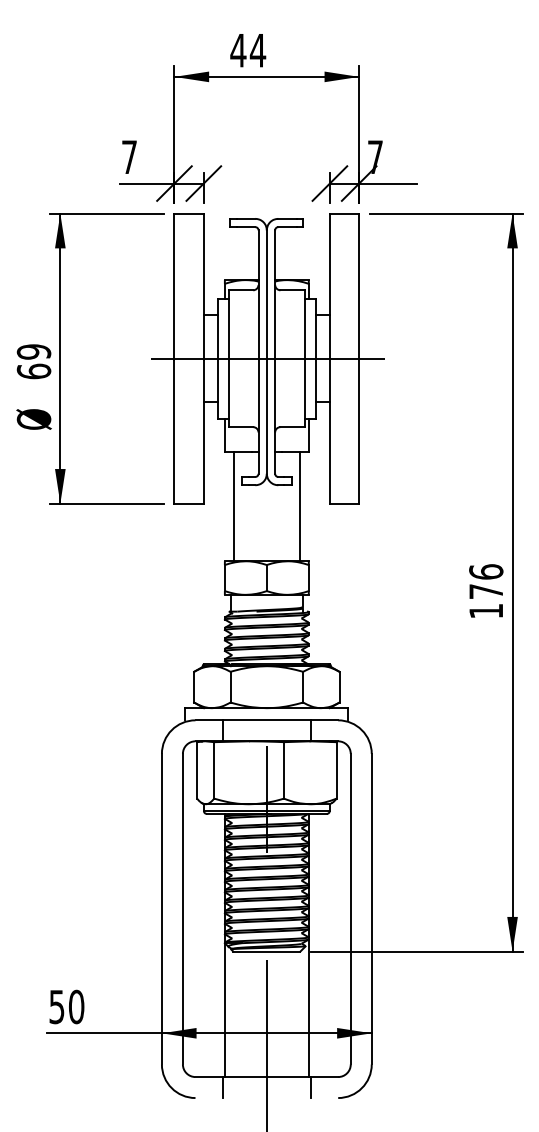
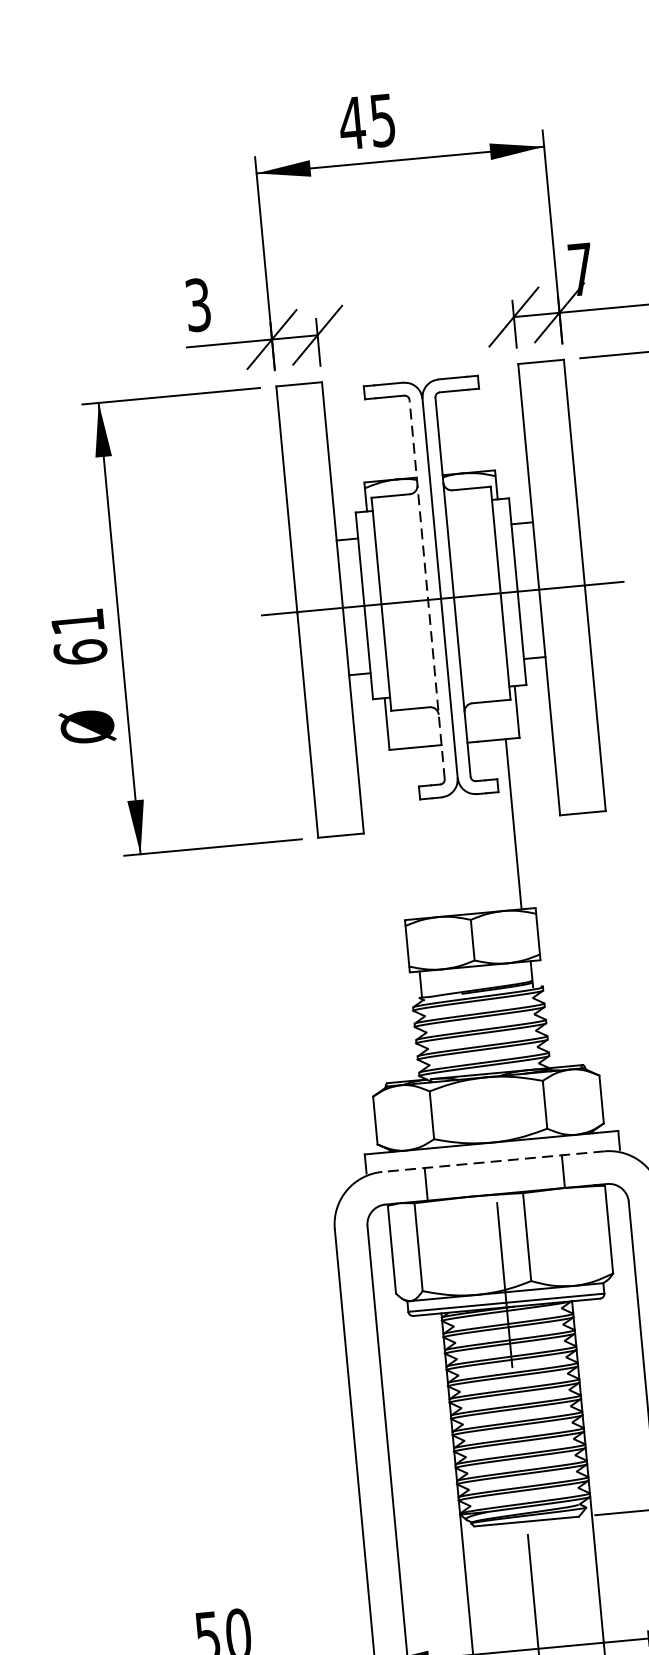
text: (257, 50) -> (382, 120), 44 -> 45
text: (129, 157) -> (198, 305), 7 -> 3
text: (33, 351) -> (76, 621), 69 -> 61
line: (258, 352) -> (427, 590), solid -> dashed
line: (233, 506) -> (410, 833), removed
line: (266, 720) -> (492, 1161), solid -> dashed

